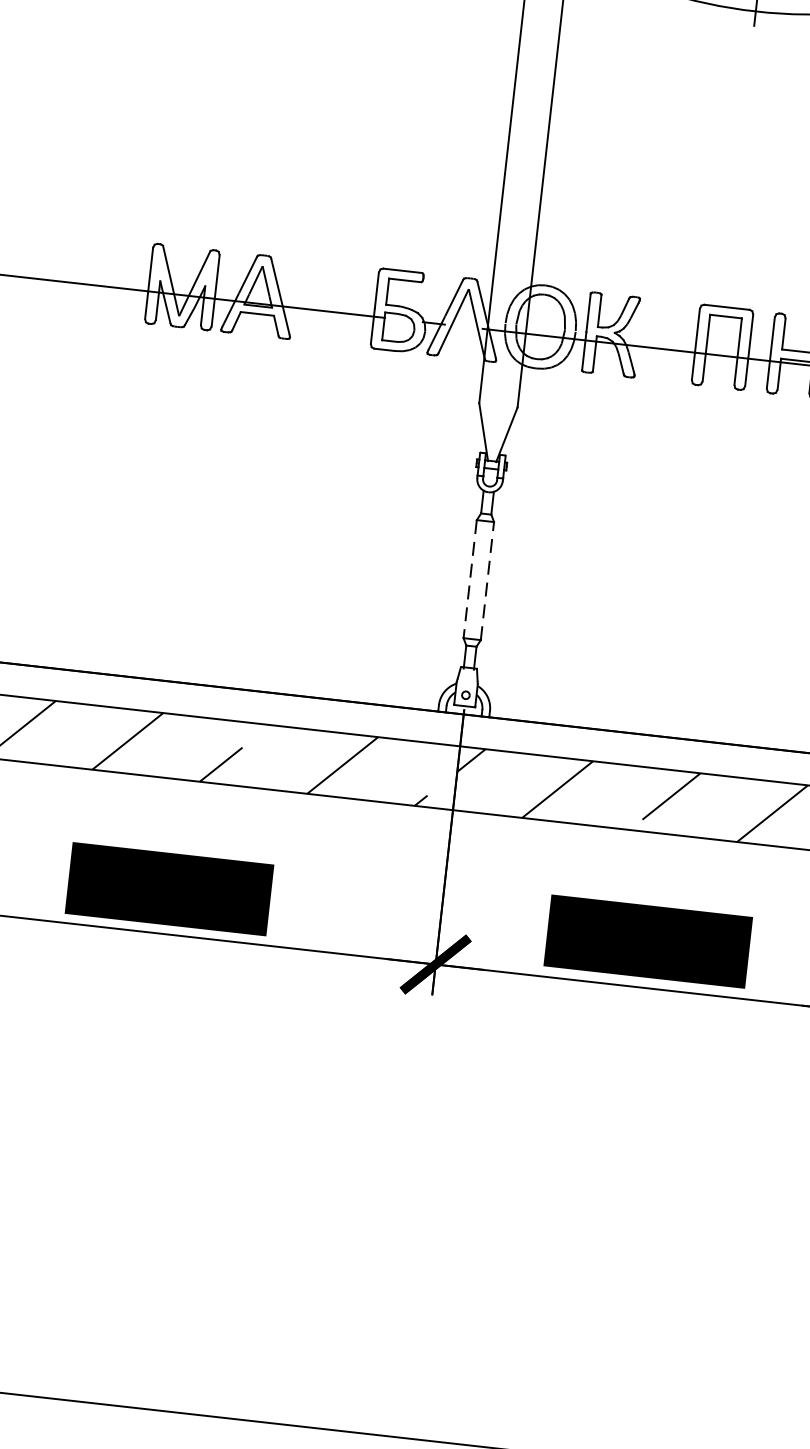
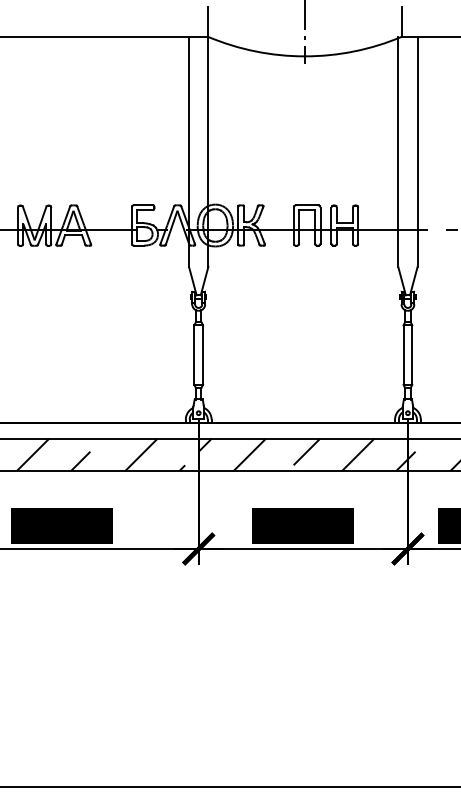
line: (470, 579) -> (194, 355), dashed -> solid
line: (488, 581) -> (203, 355), dashed -> solid

